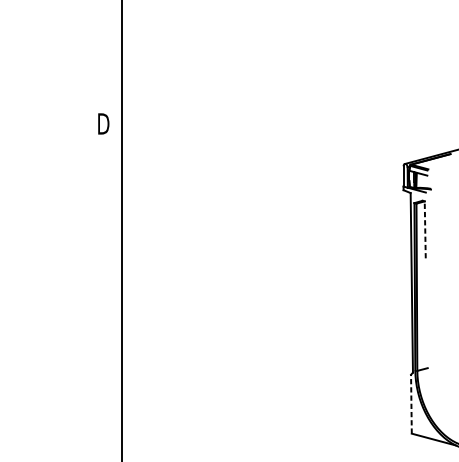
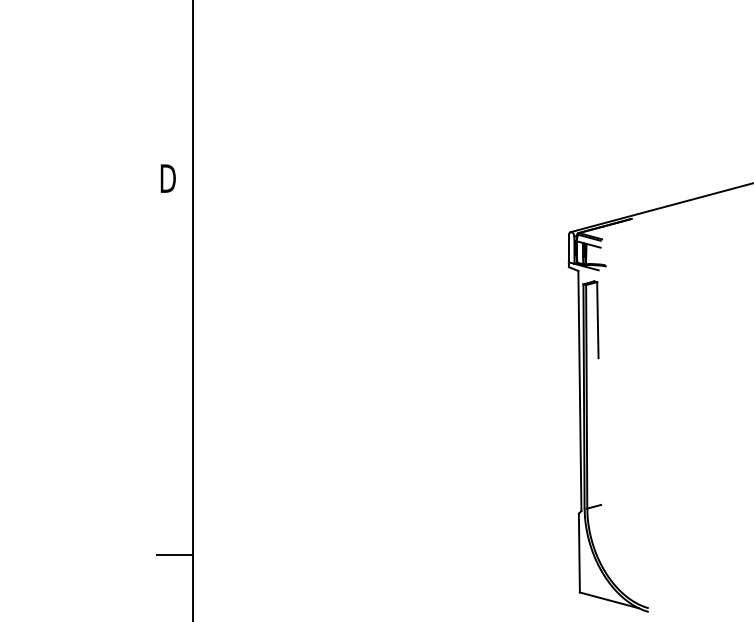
line: (424, 229) -> (597, 319), dashed -> solid
line: (411, 403) -> (579, 552), dashed -> solid
line: (108, 405) -> (174, 555), added

